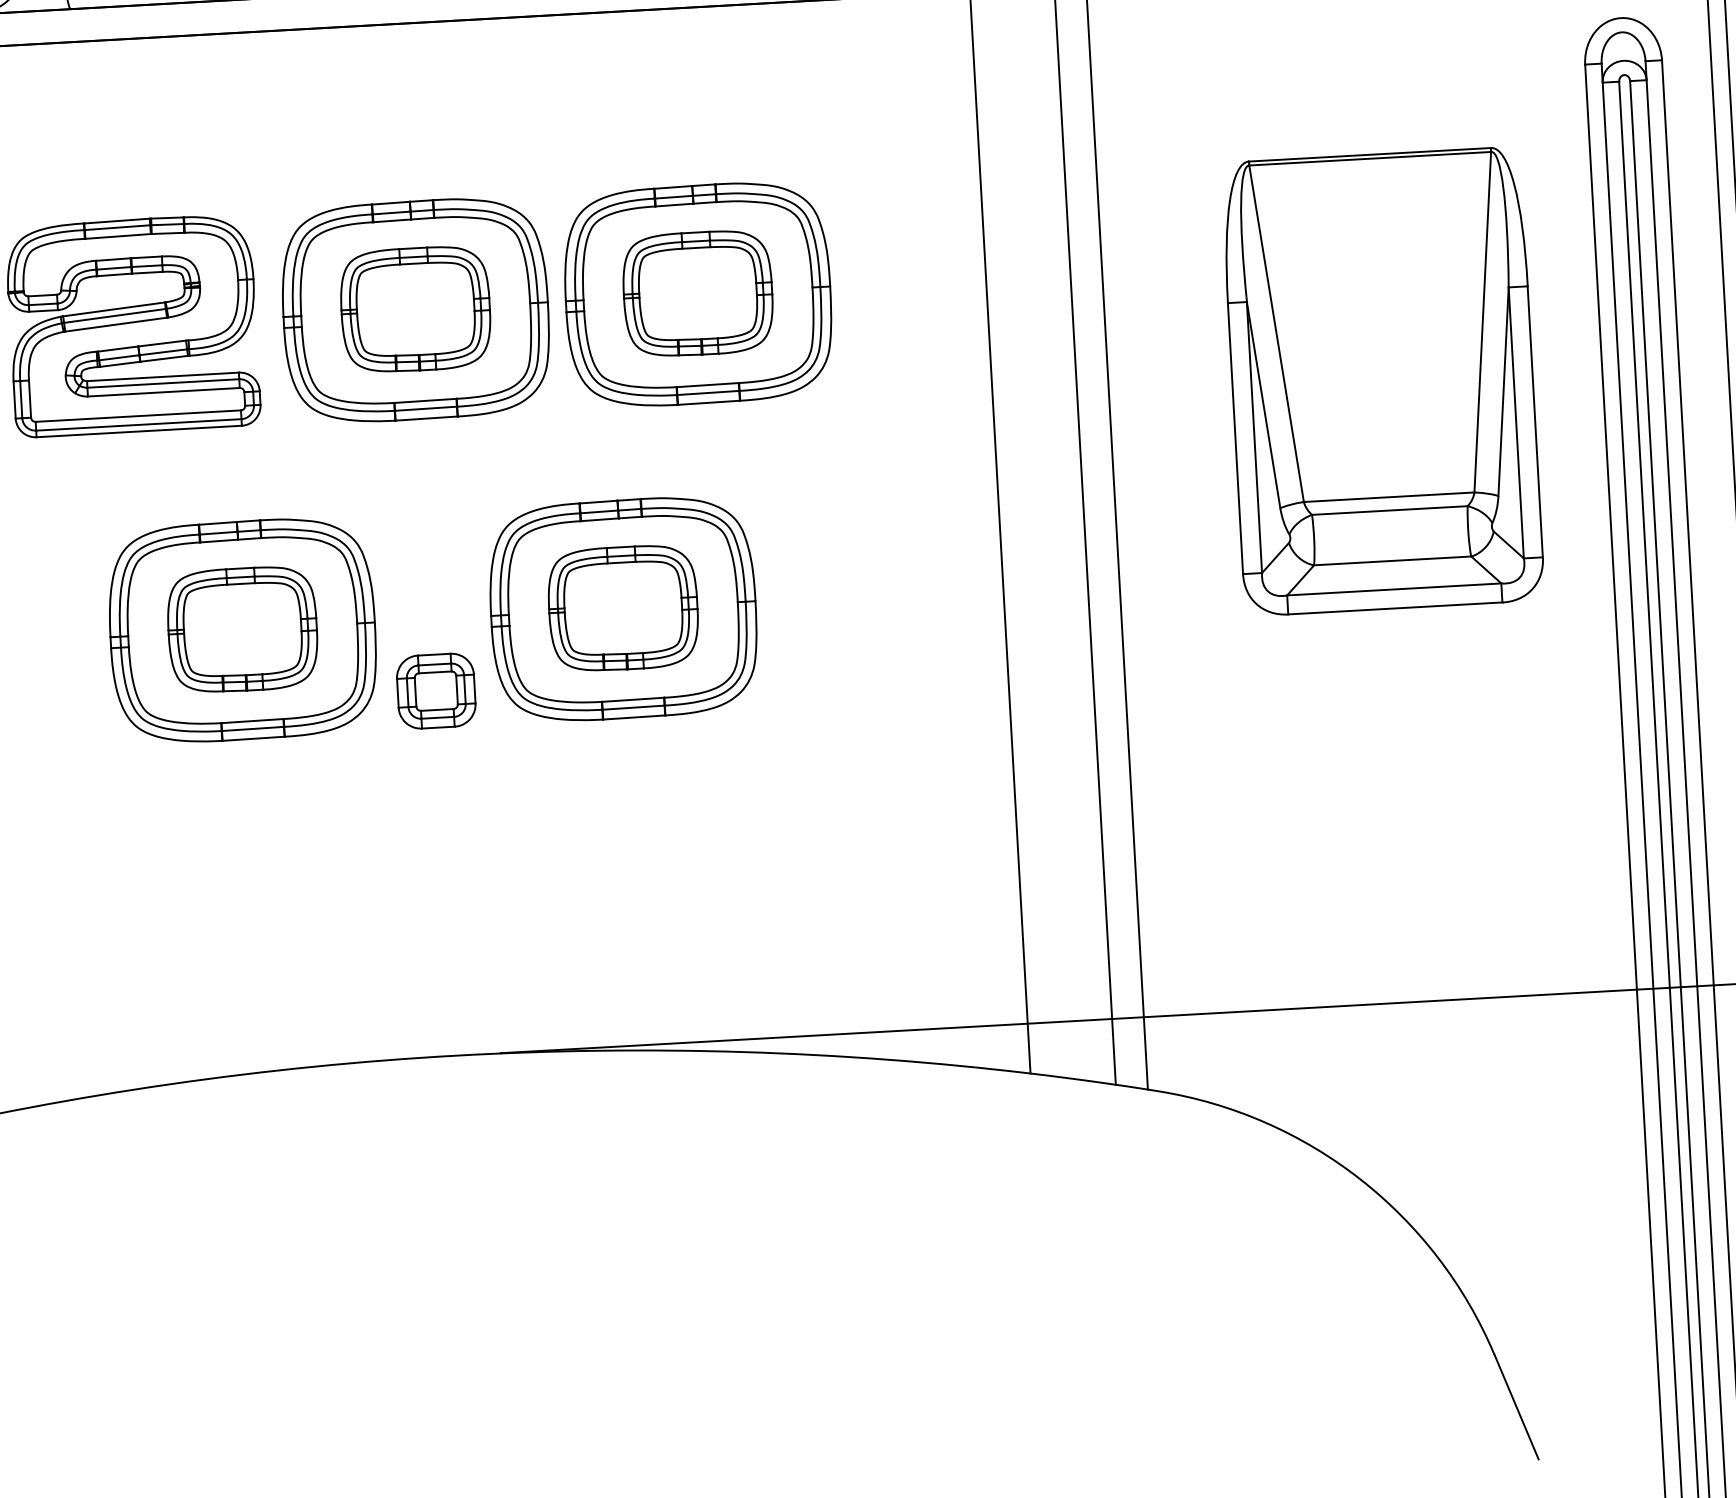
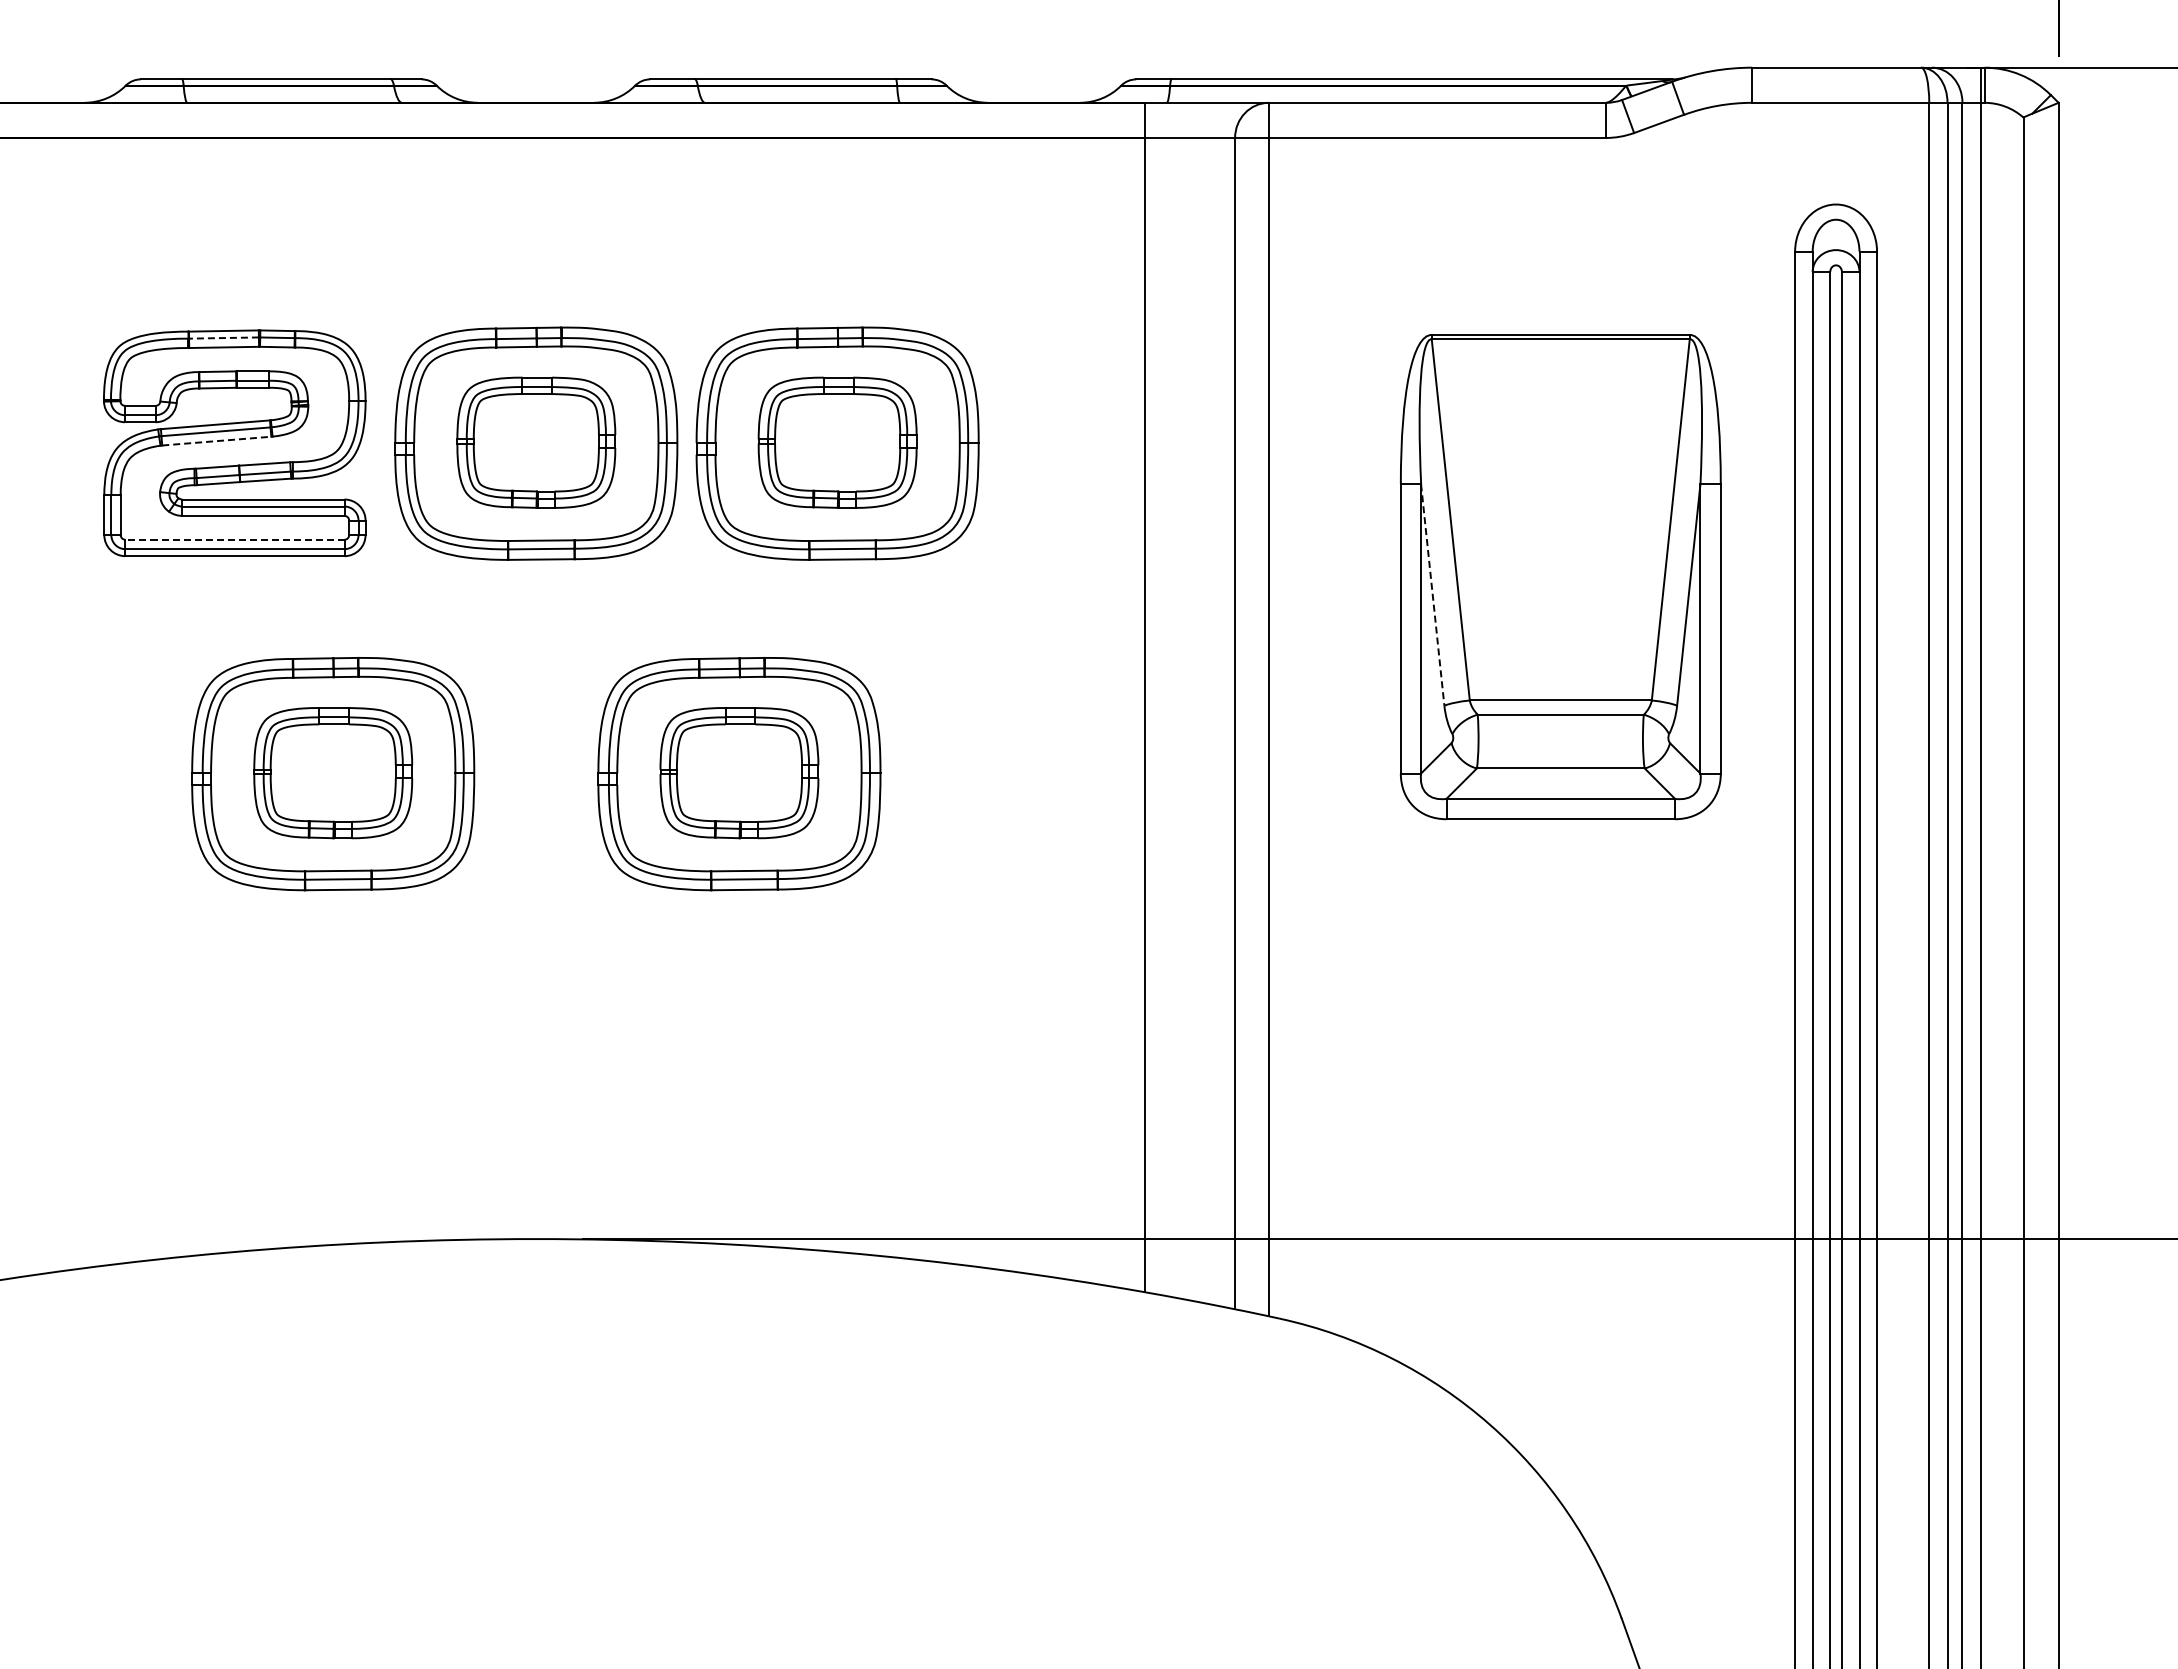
line: (117, 228) -> (223, 338), solid -> dashed
line: (115, 325) -> (216, 441), solid -> dashed
line: (1263, 405) -> (1432, 595), solid -> dashed
line: (137, 415) -> (234, 539), solid -> dashed
part: (436, 690) -> (535, 849), removed

